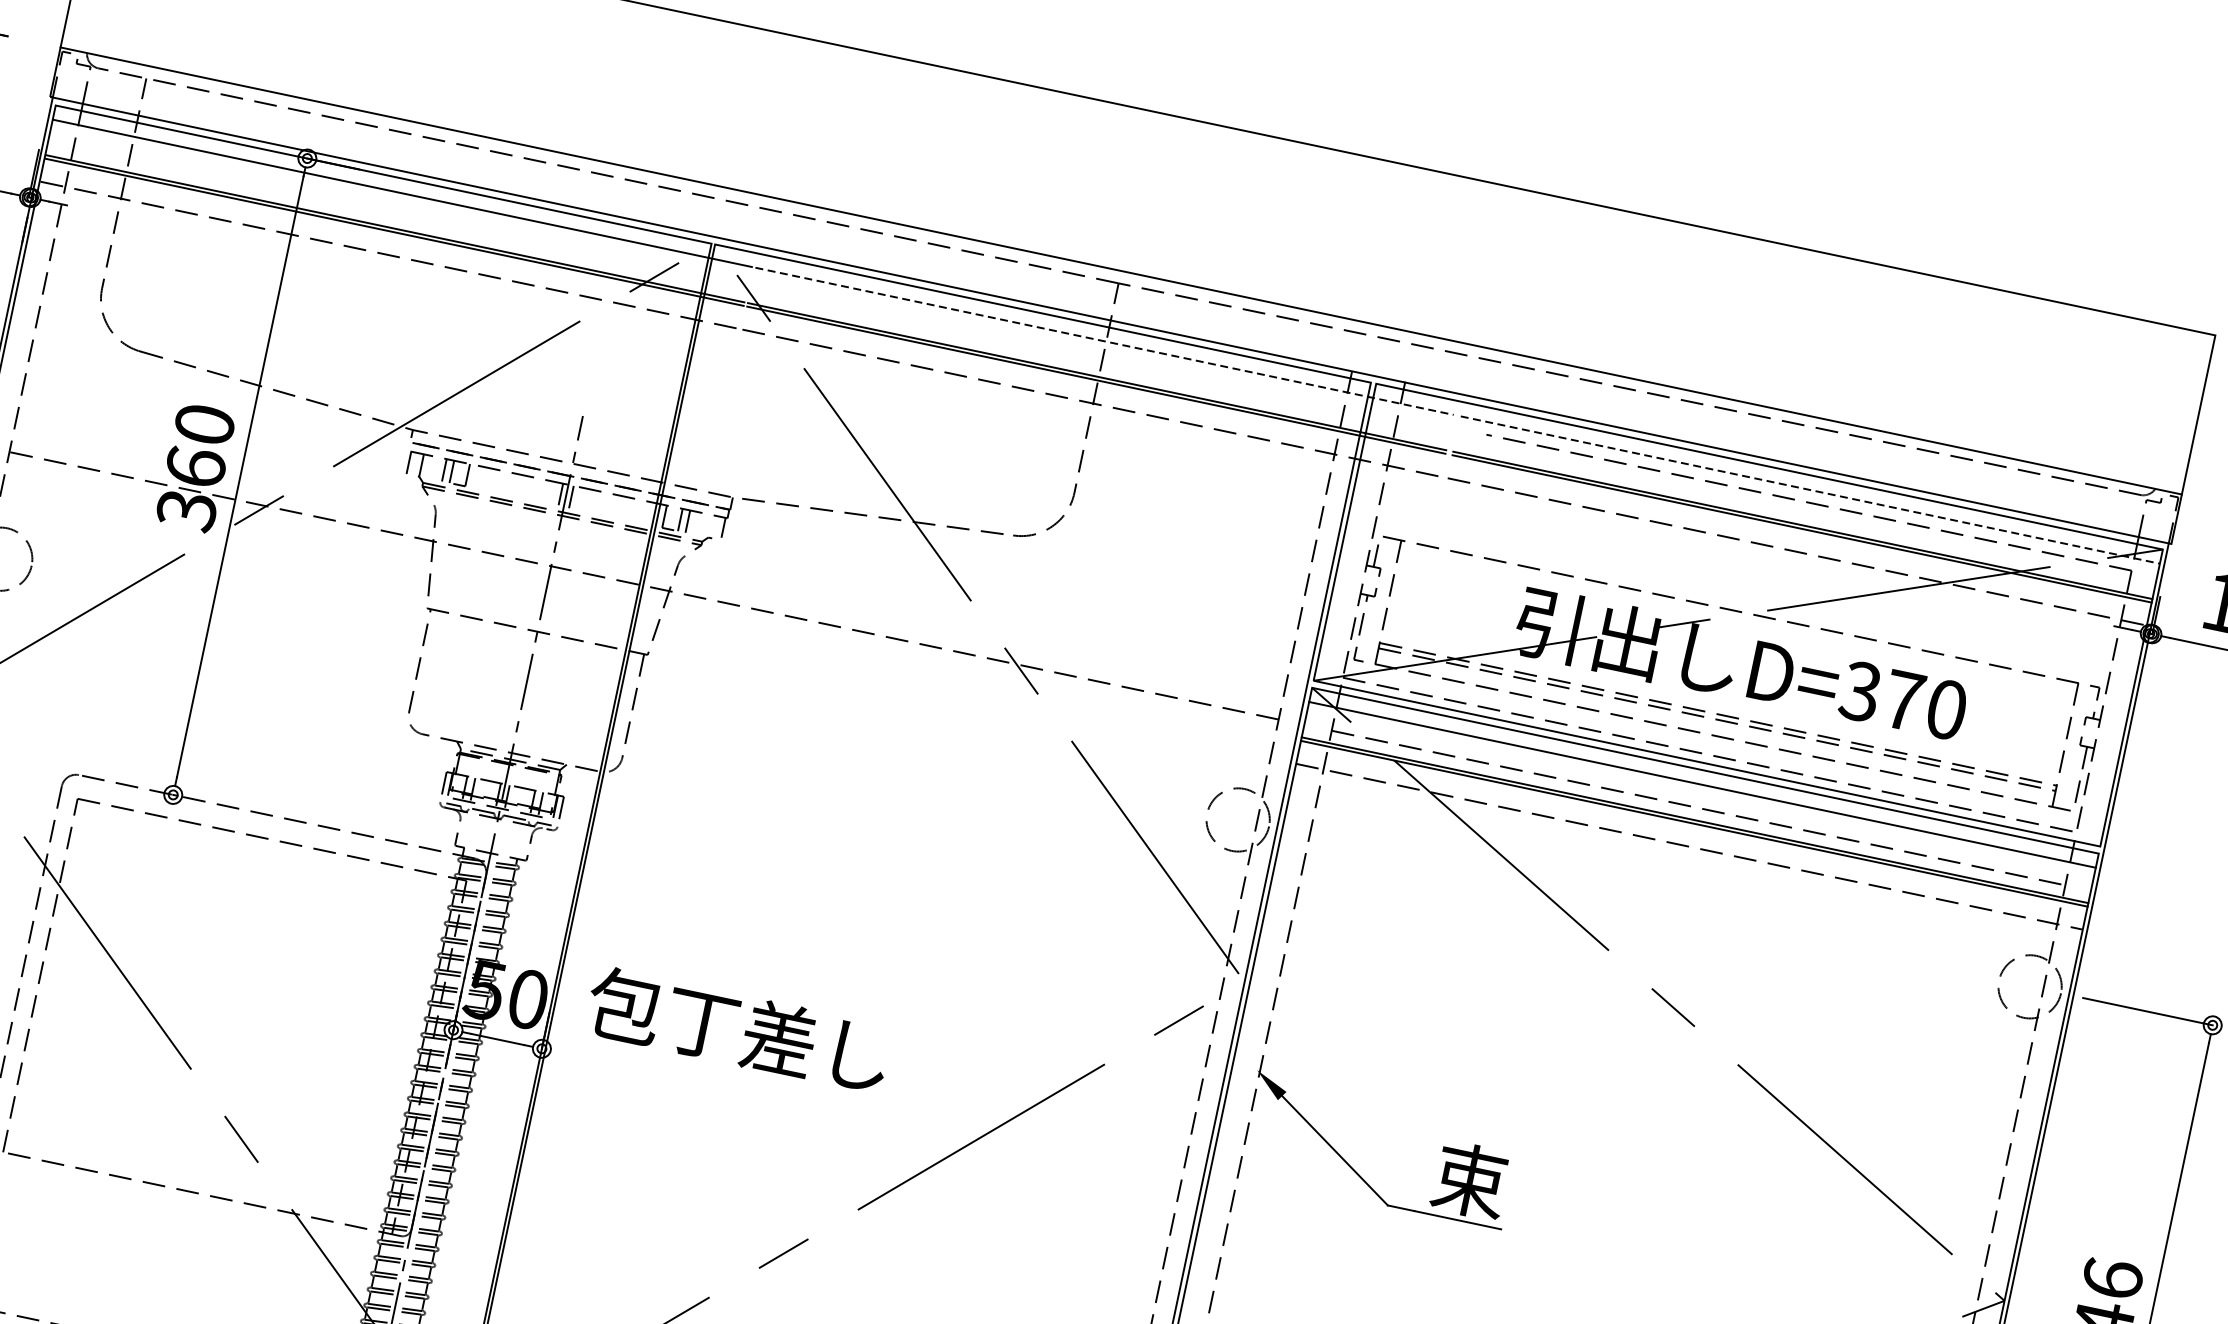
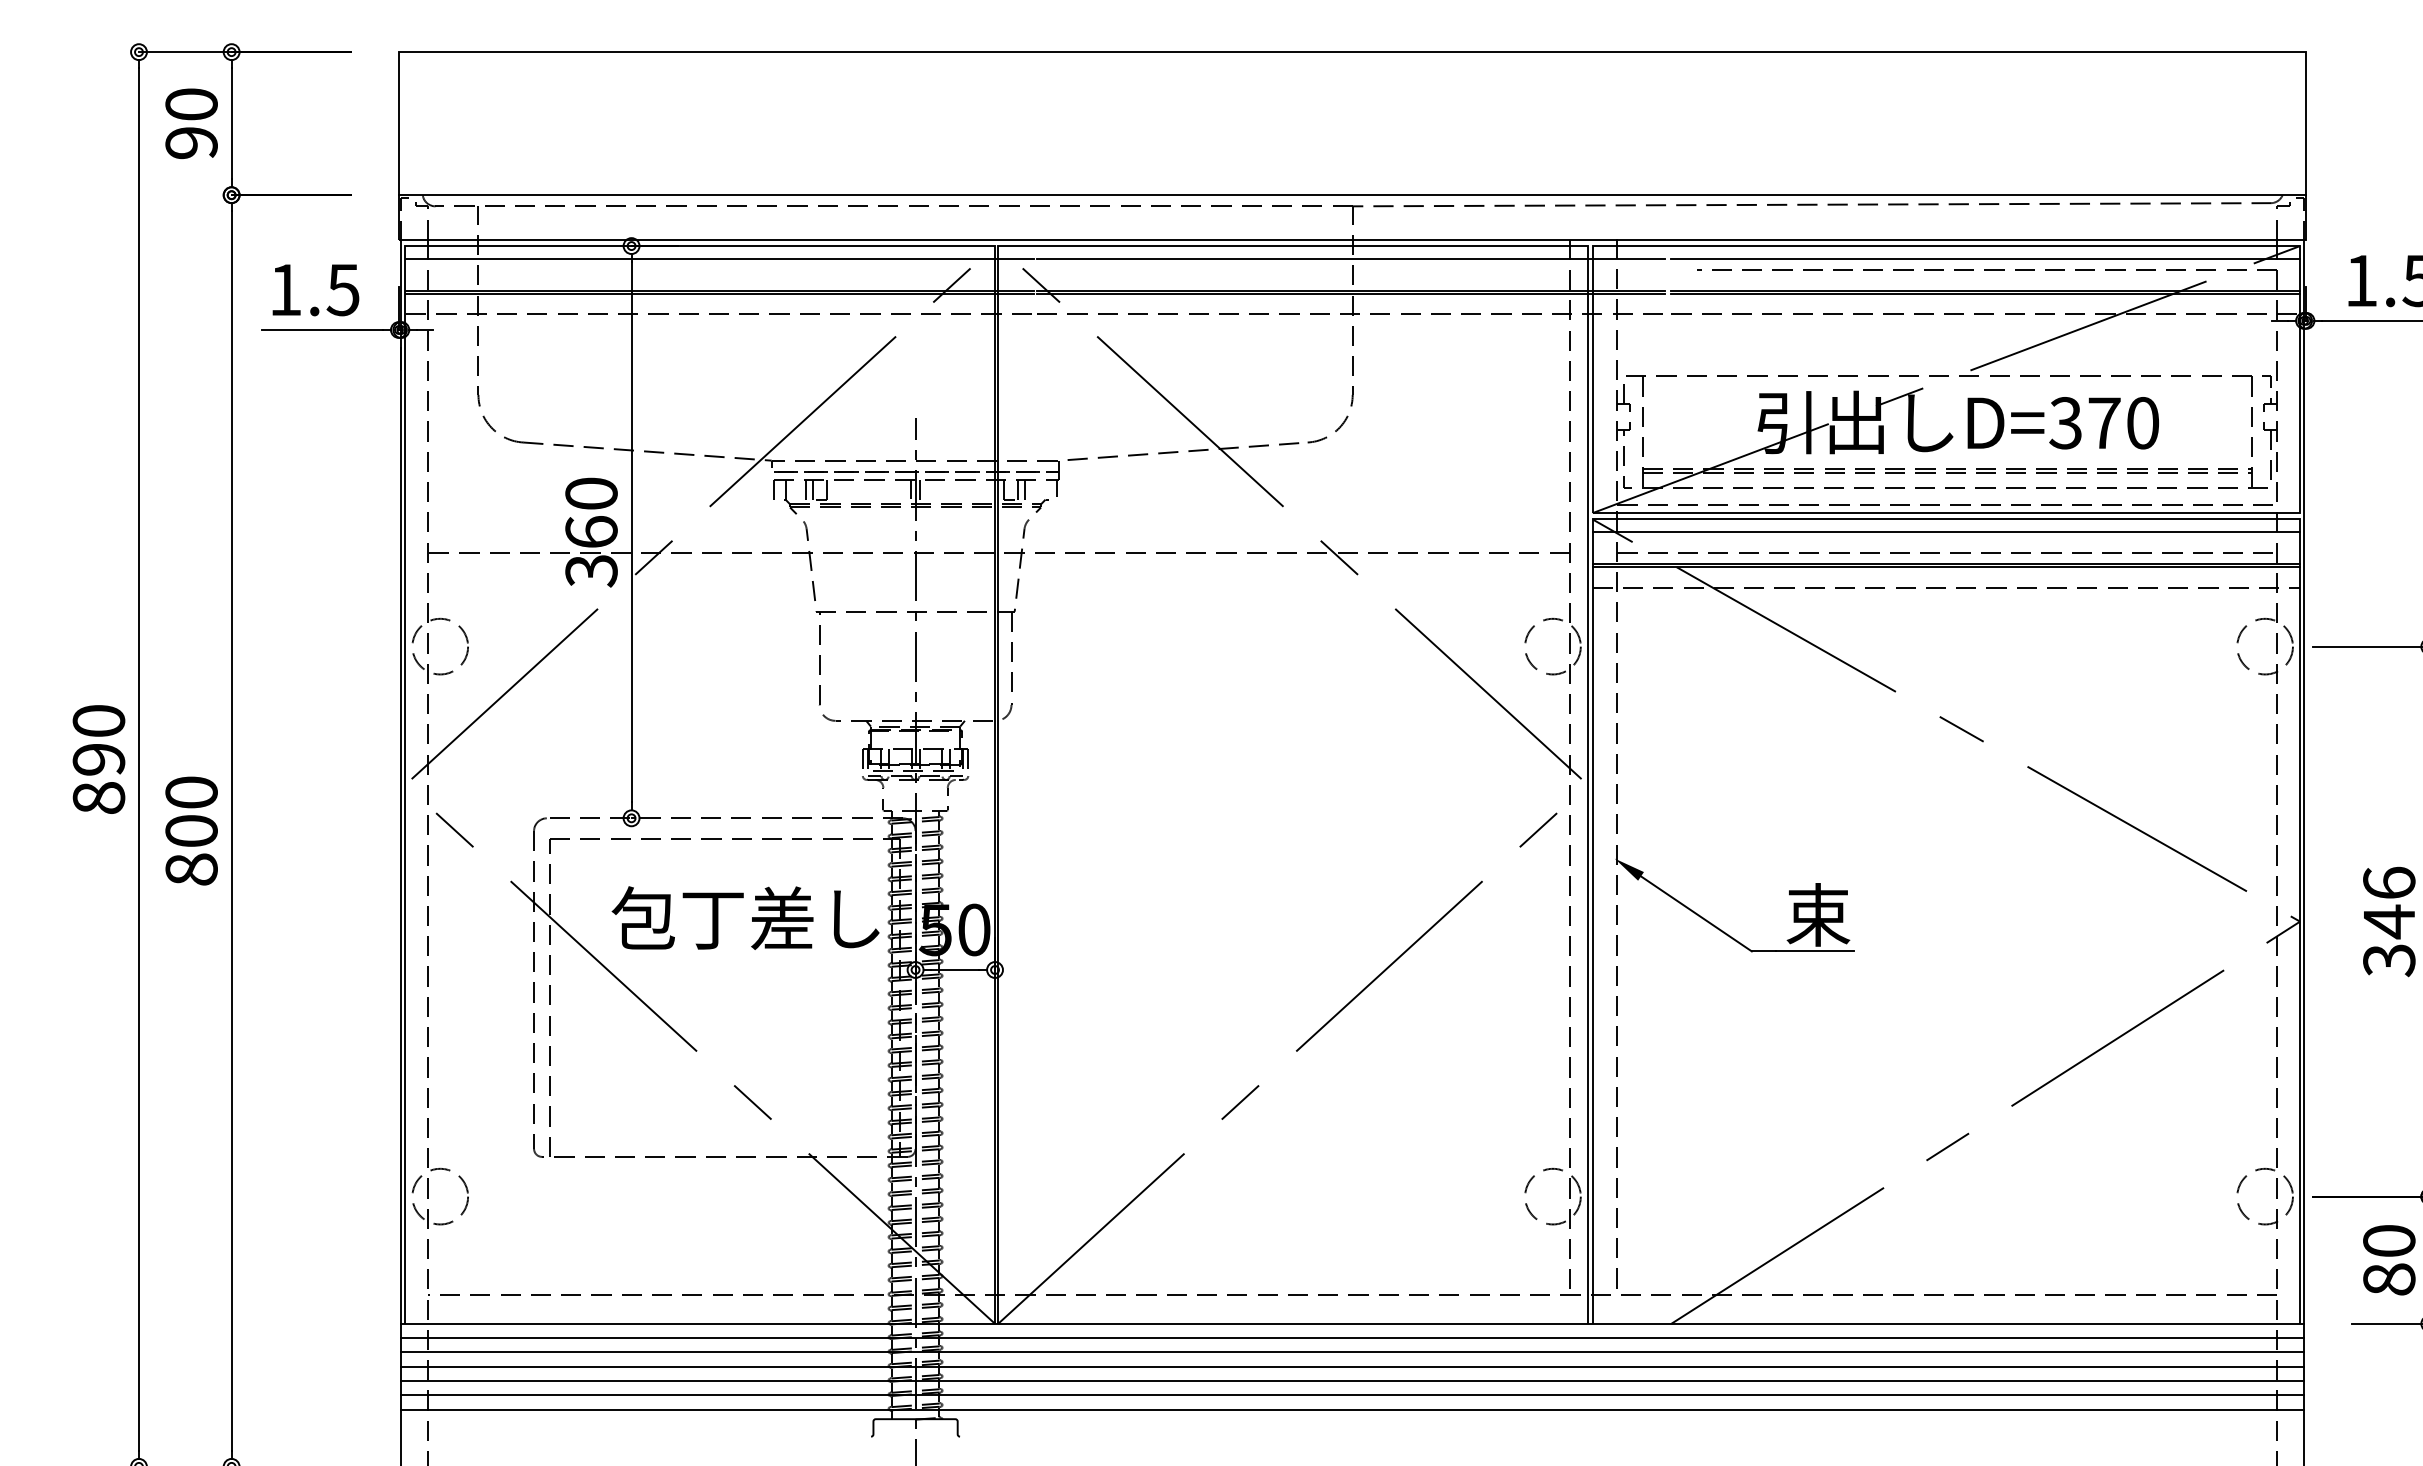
line: (1105, 341) -> (1351, 258), dashed -> solid
line: (1811, 489) -> (1986, 258), dashed -> solid
text: (738, 1029) -> (745, 917), moved

